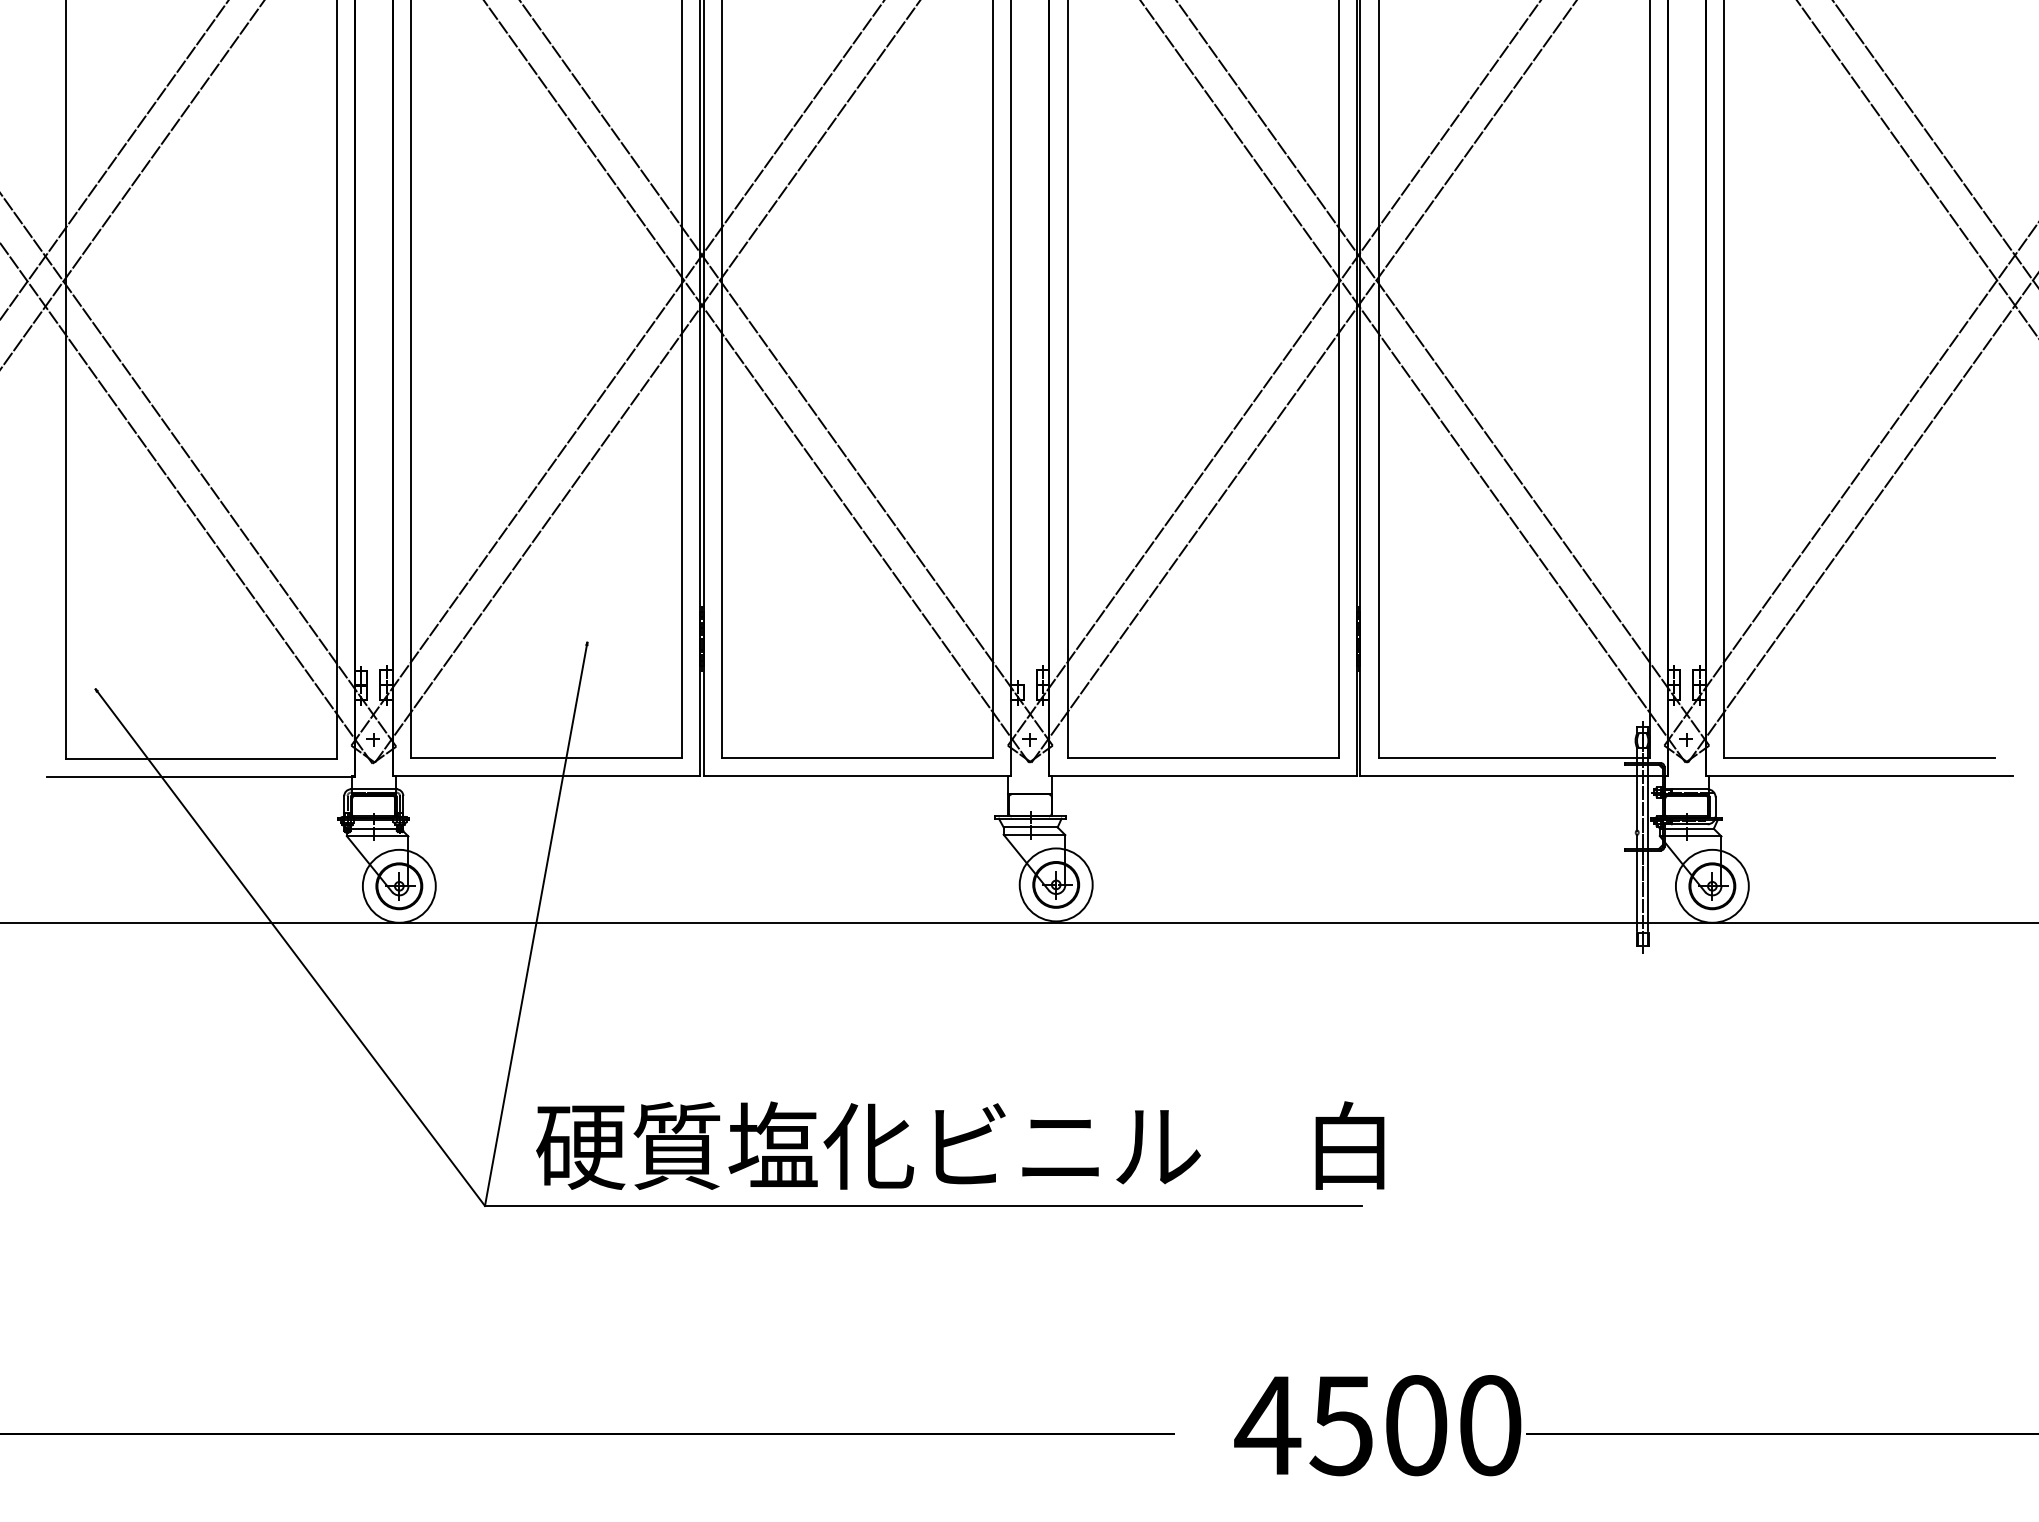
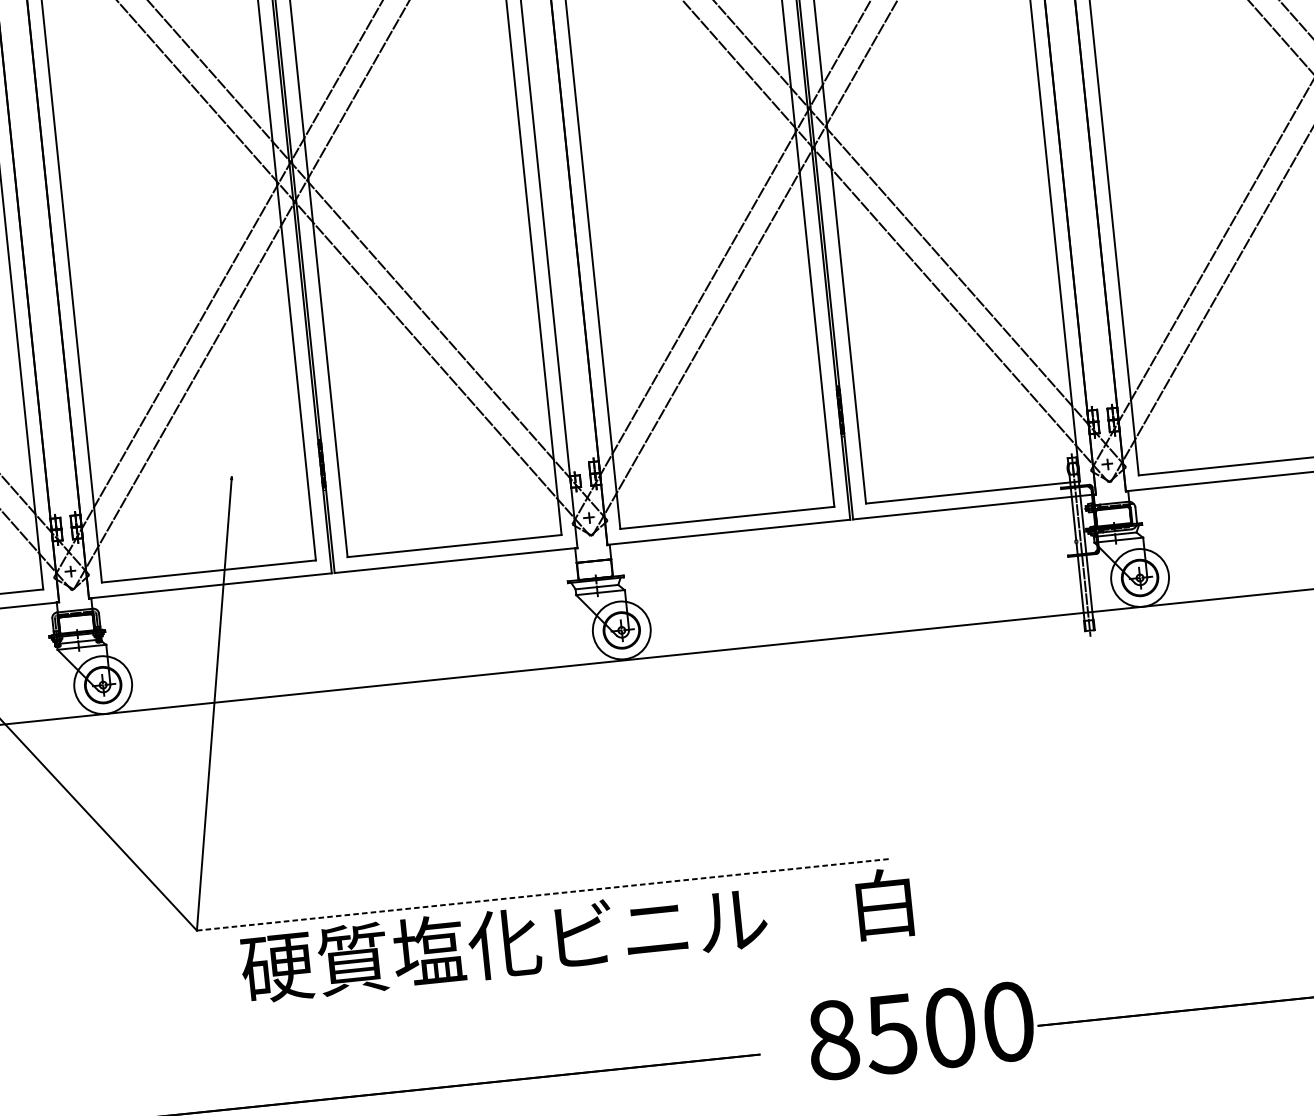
text: (960, 1145) -> (576, 935), moved
line: (923, 1205) -> (543, 894), solid -> dashed
text: (1267, 1425) -> (832, 1040), 4500 -> 8500

